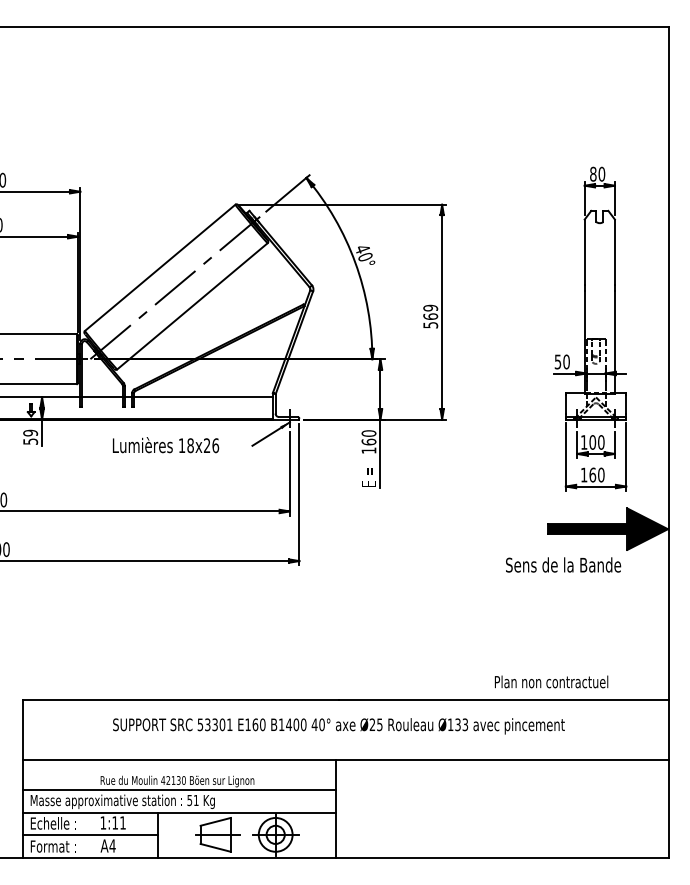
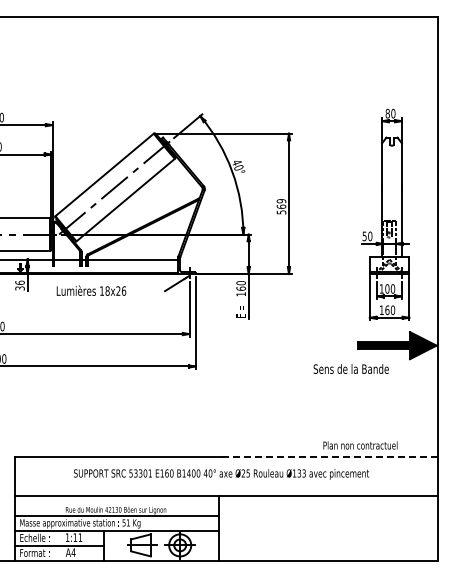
text: (29, 437) -> (19, 285), 59 -> 36
text: (165, 444) -> (91, 290), moved
text: (562, 564) -> (350, 368), moved
line: (504, 700) -> (329, 457), solid -> dashed

